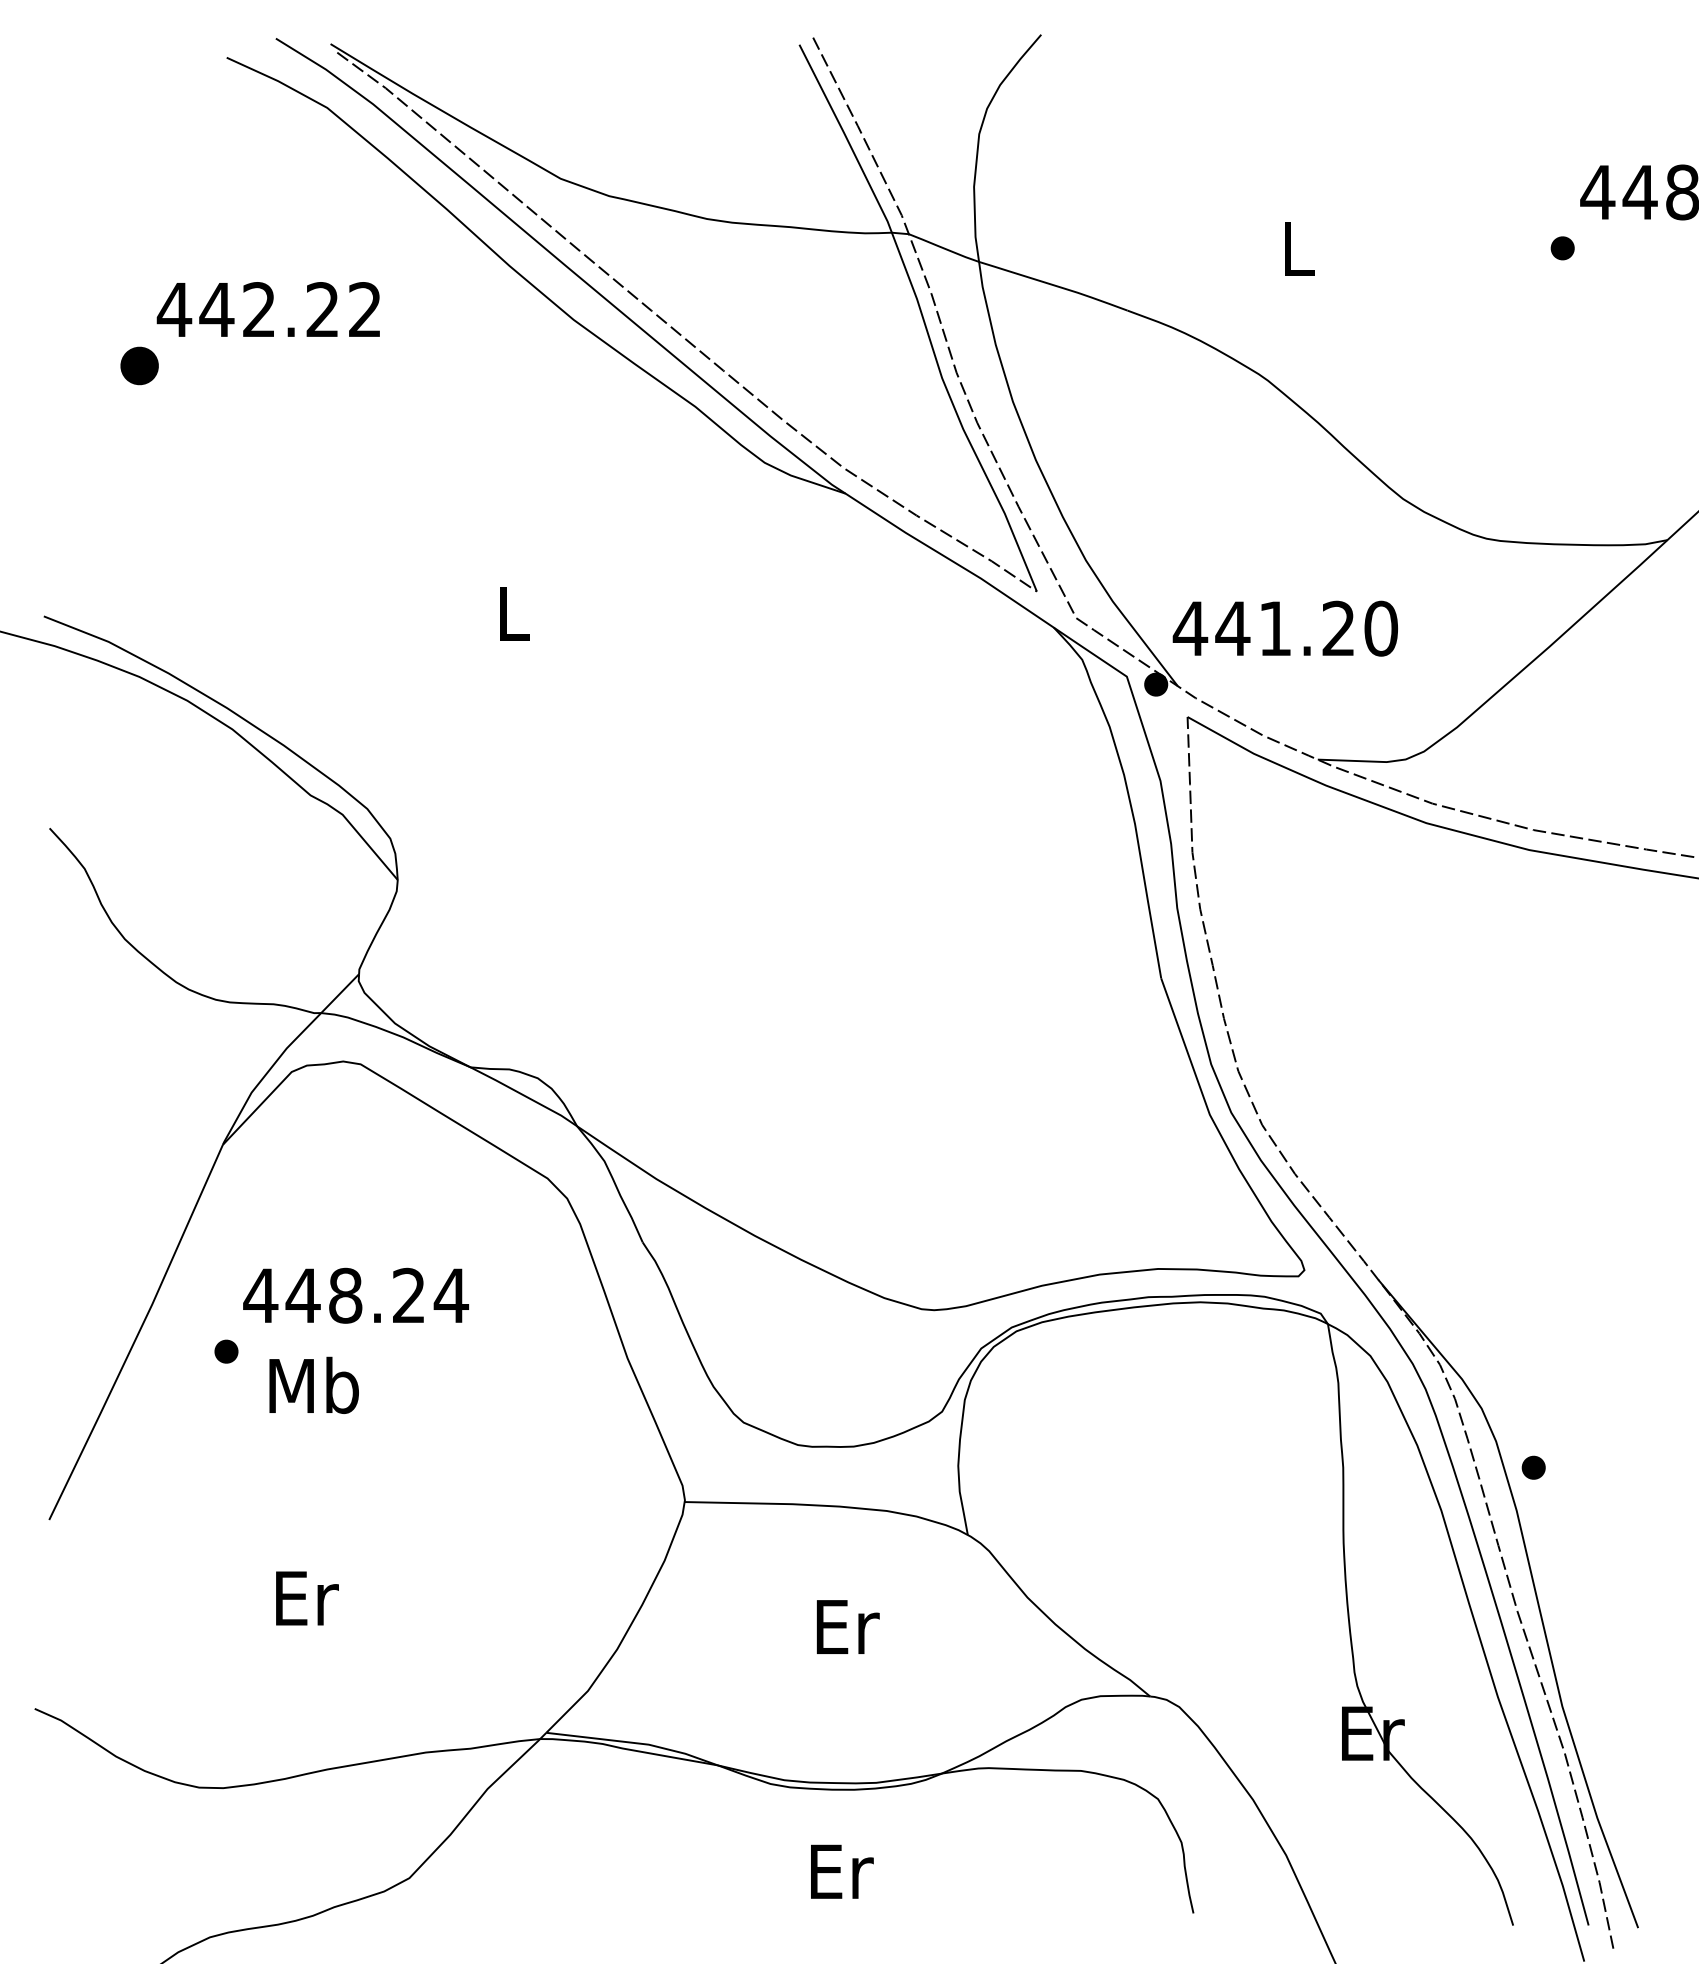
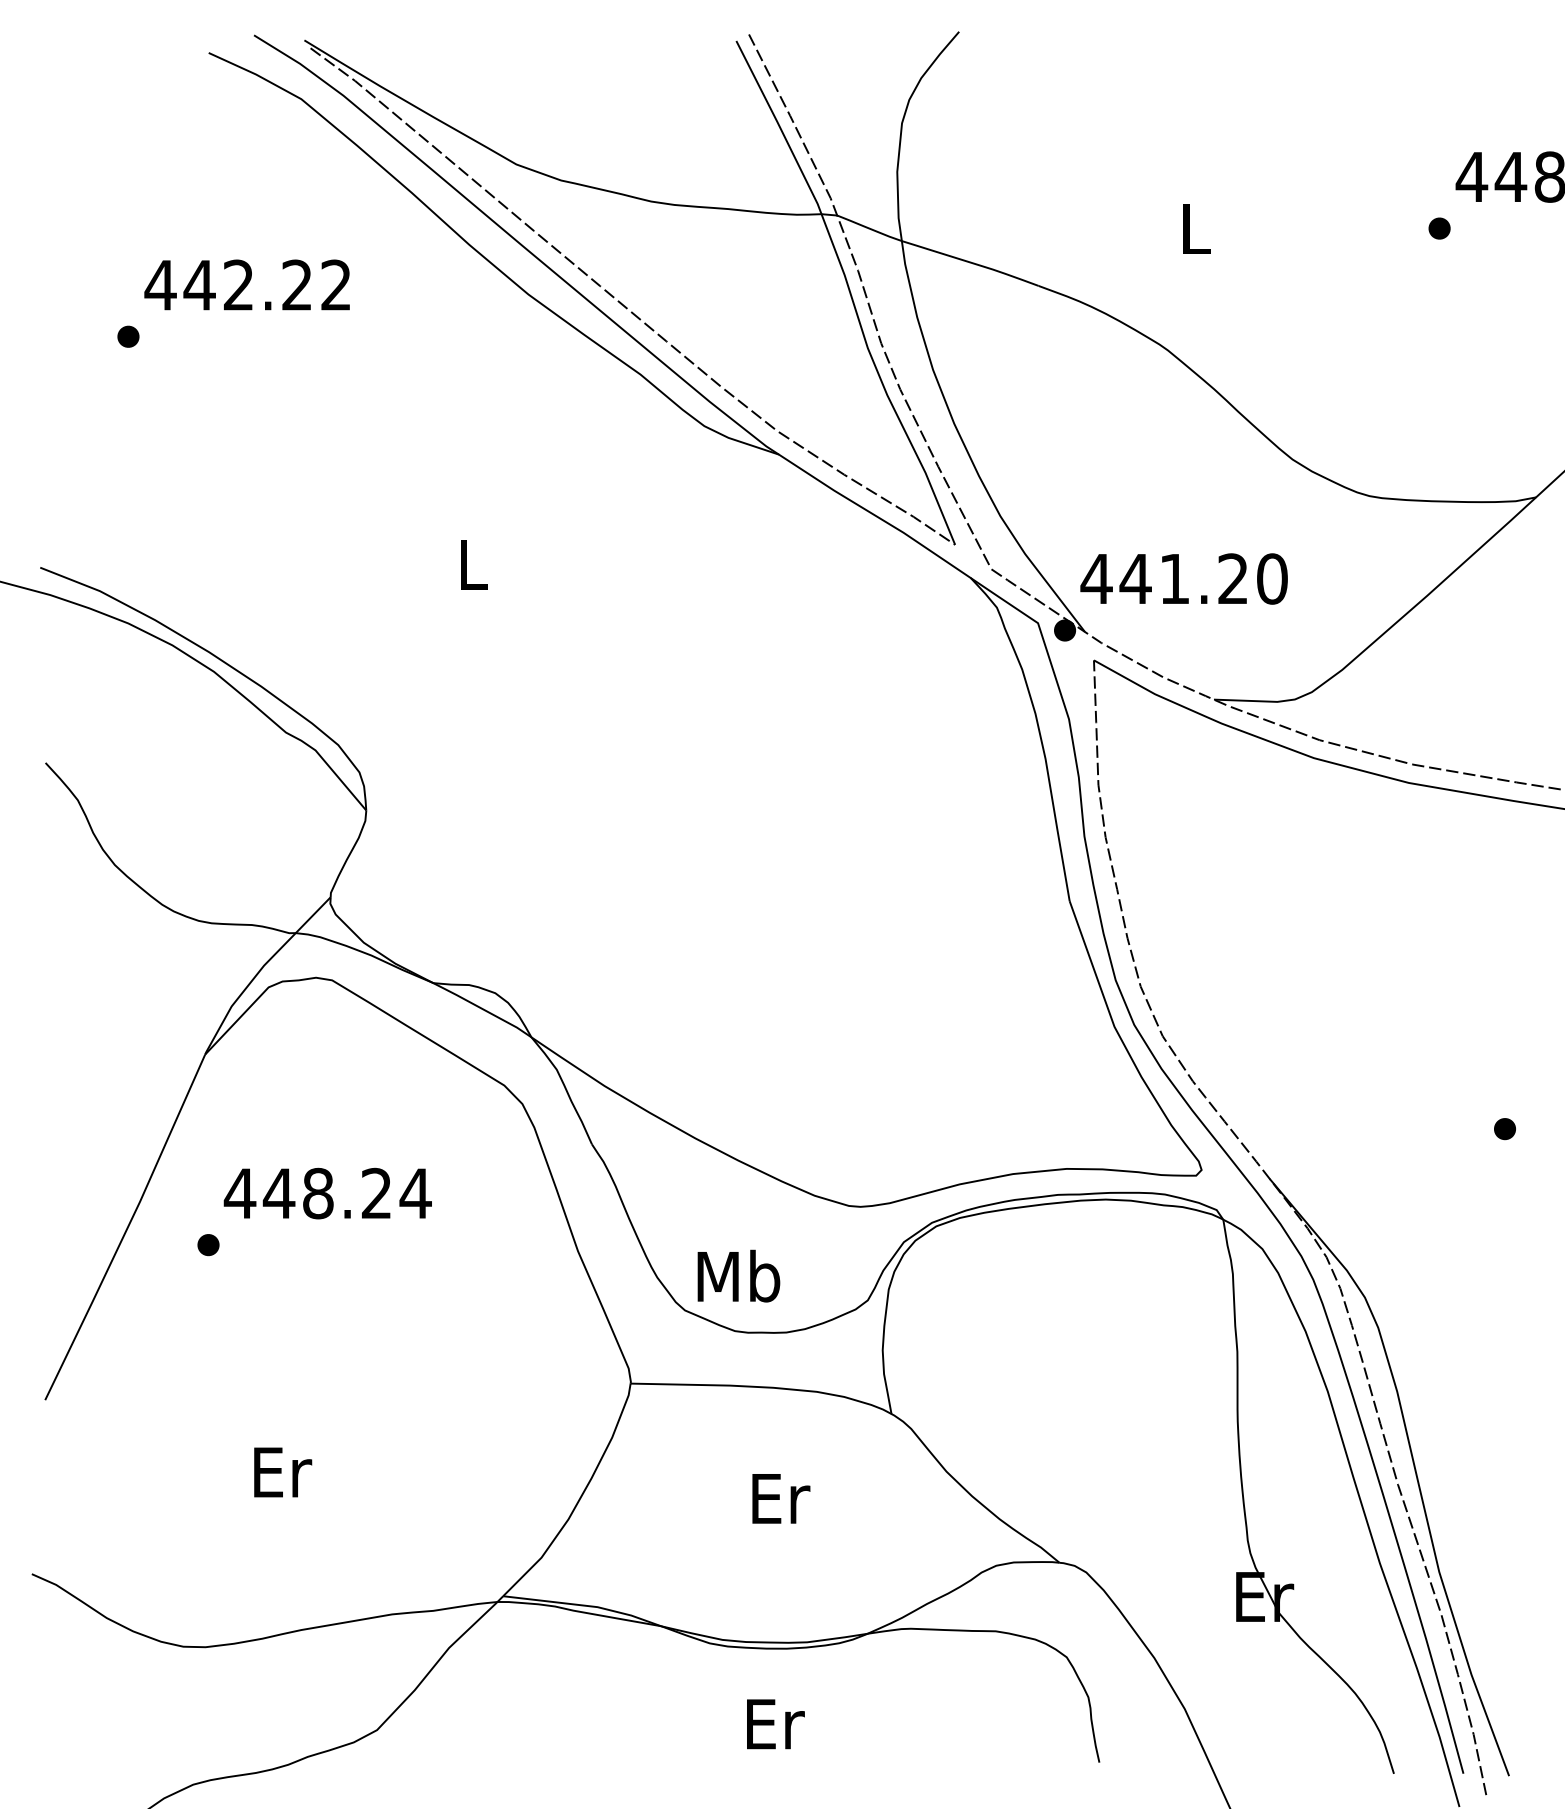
part: (139, 365) -> (128, 336), size x0.62
text: (313, 1384) -> (738, 1275), moved
part: (1533, 1467) -> (1504, 1128), moved

